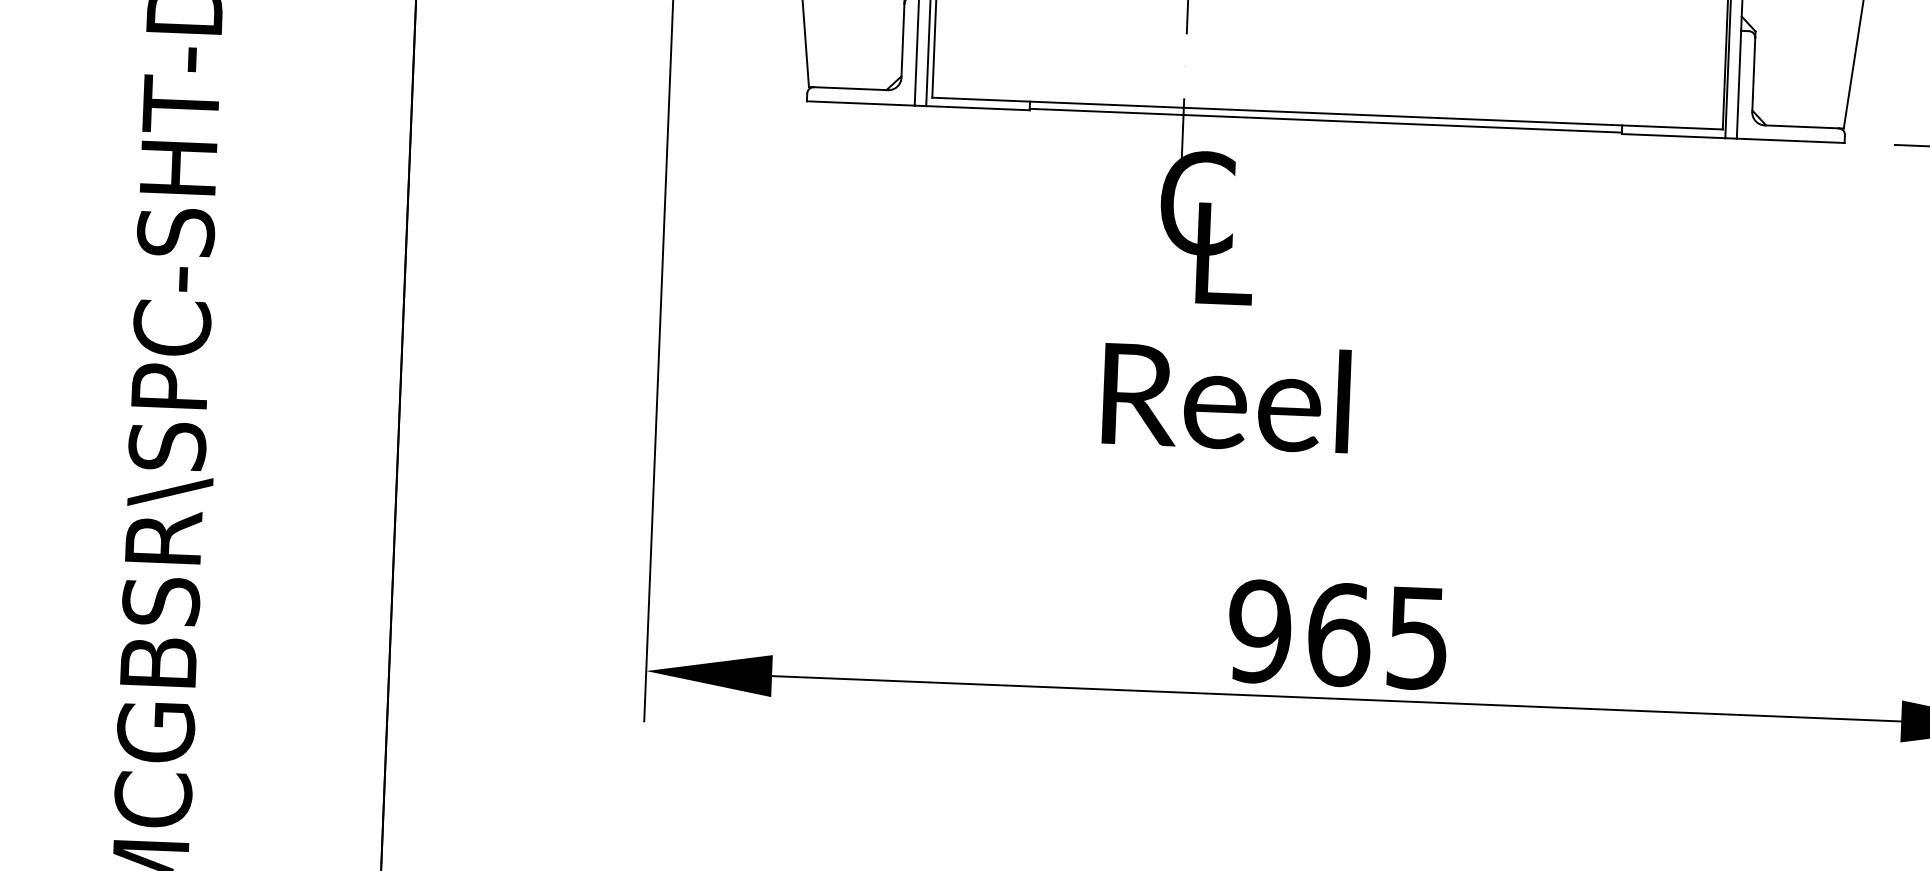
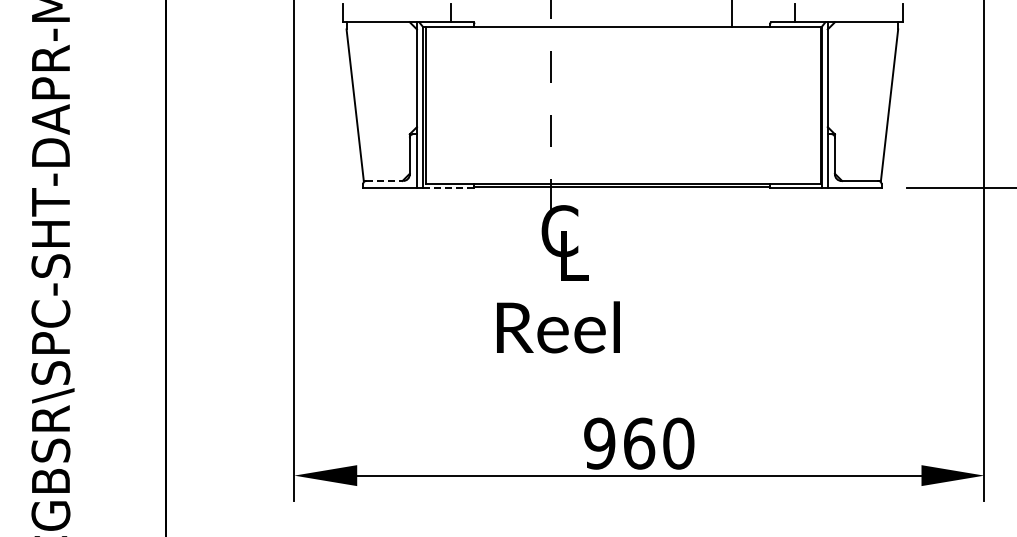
line: (852, 87) -> (385, 180), solid -> dashed
line: (977, 108) -> (448, 188), solid -> dashed
text: (1226, 397) -> (558, 327), moved
text: (1417, 637) -> (678, 443), 965 -> 960

